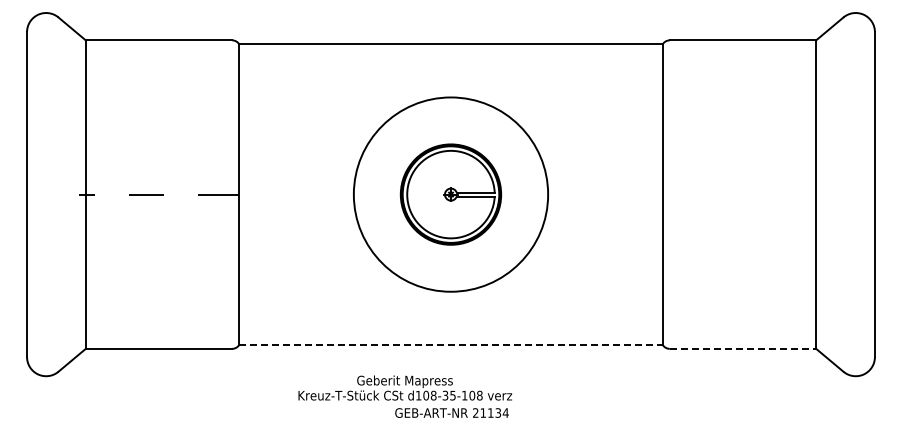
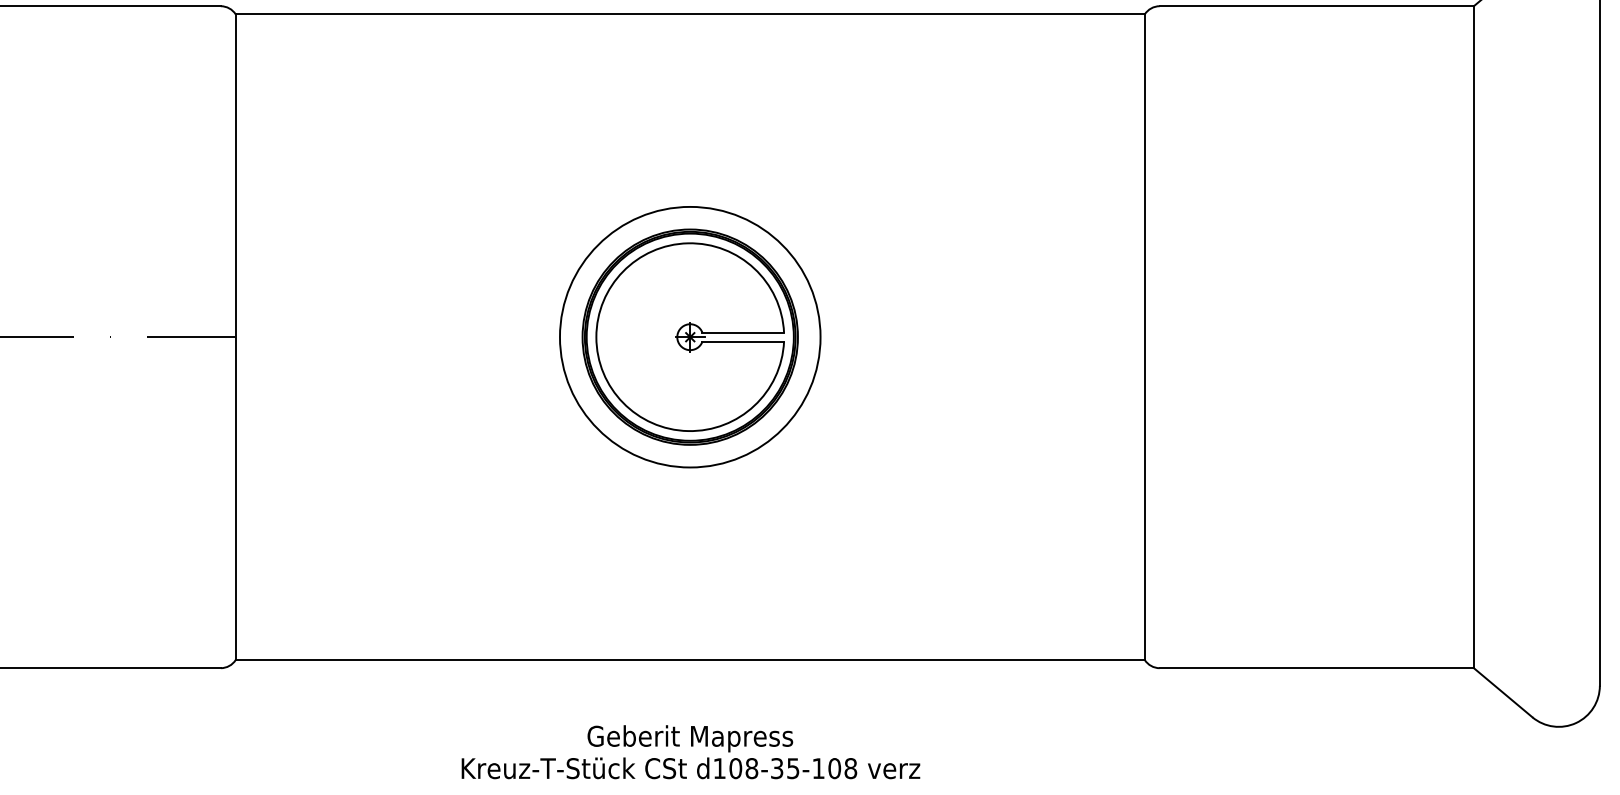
circle: (450, 194) -> (689, 336), size x0.62
line: (451, 345) -> (691, 660), dashed -> solid
line: (743, 348) -> (1317, 667), dashed -> solid
text: (405, 387) -> (691, 751), moved

